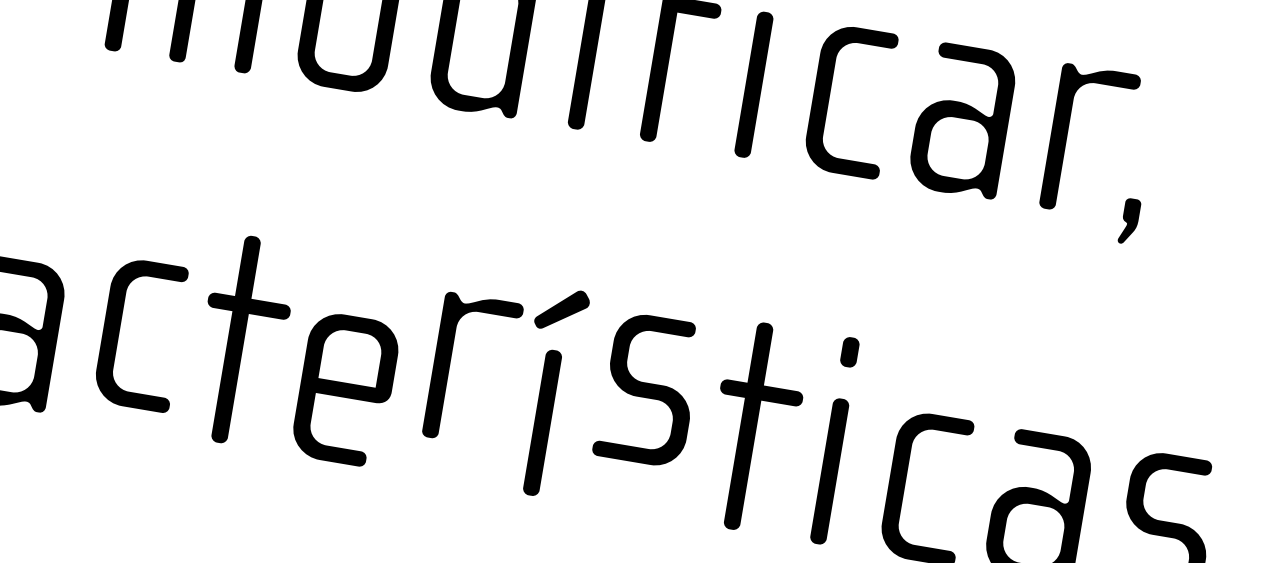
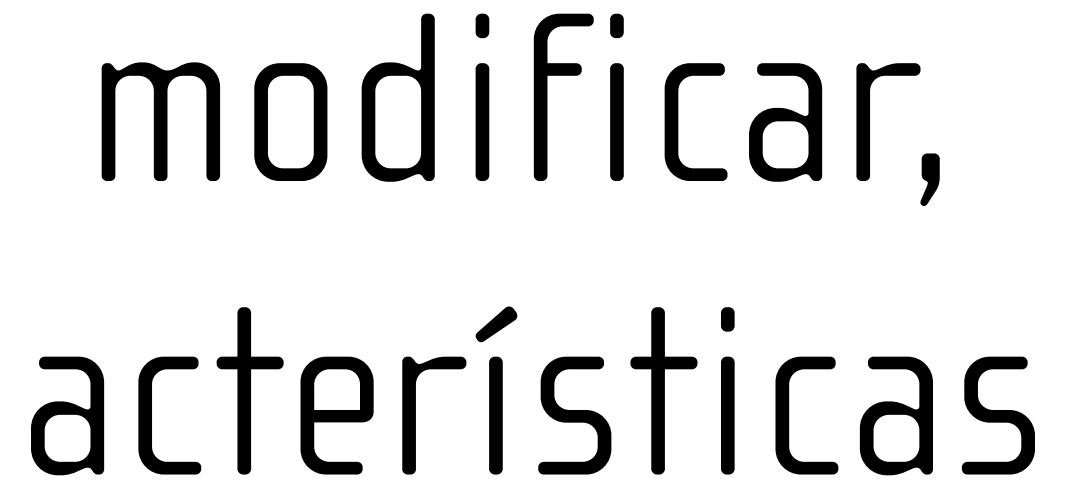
part: (1128, 221) -> (929, 179), size x1.43
part: (119, 330) -> (151, 415), moved
part: (449, 366) -> (415, 415), moved
part: (648, 389) -> (574, 415), moved

